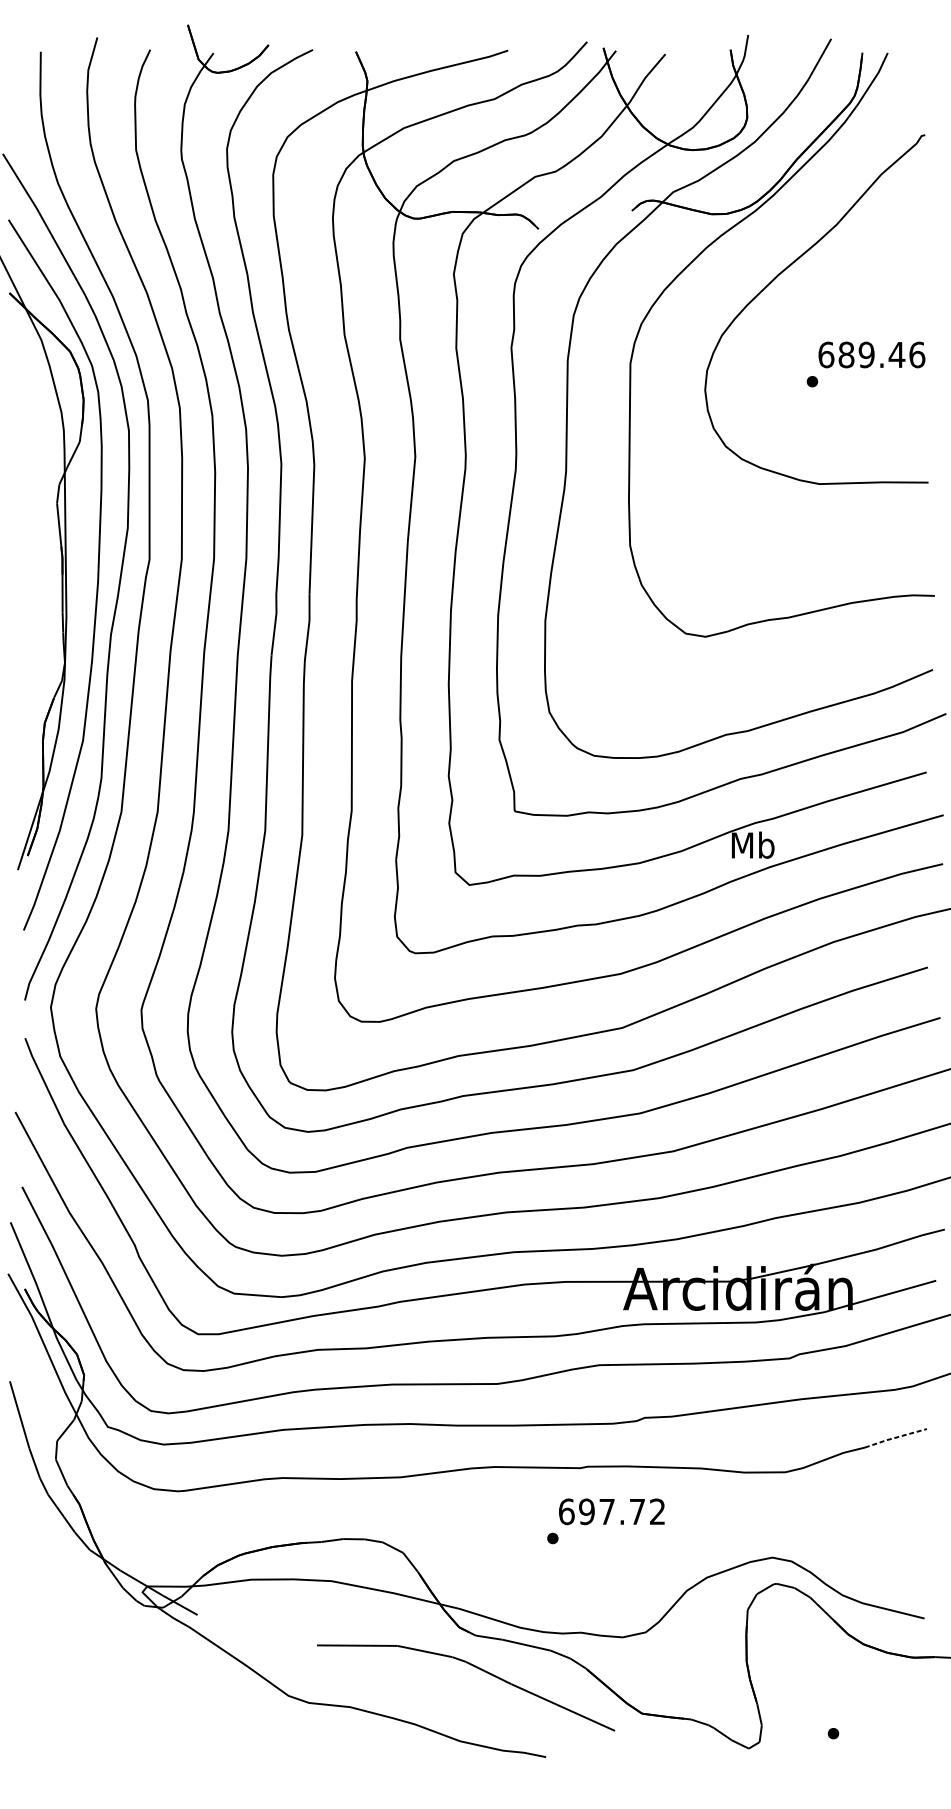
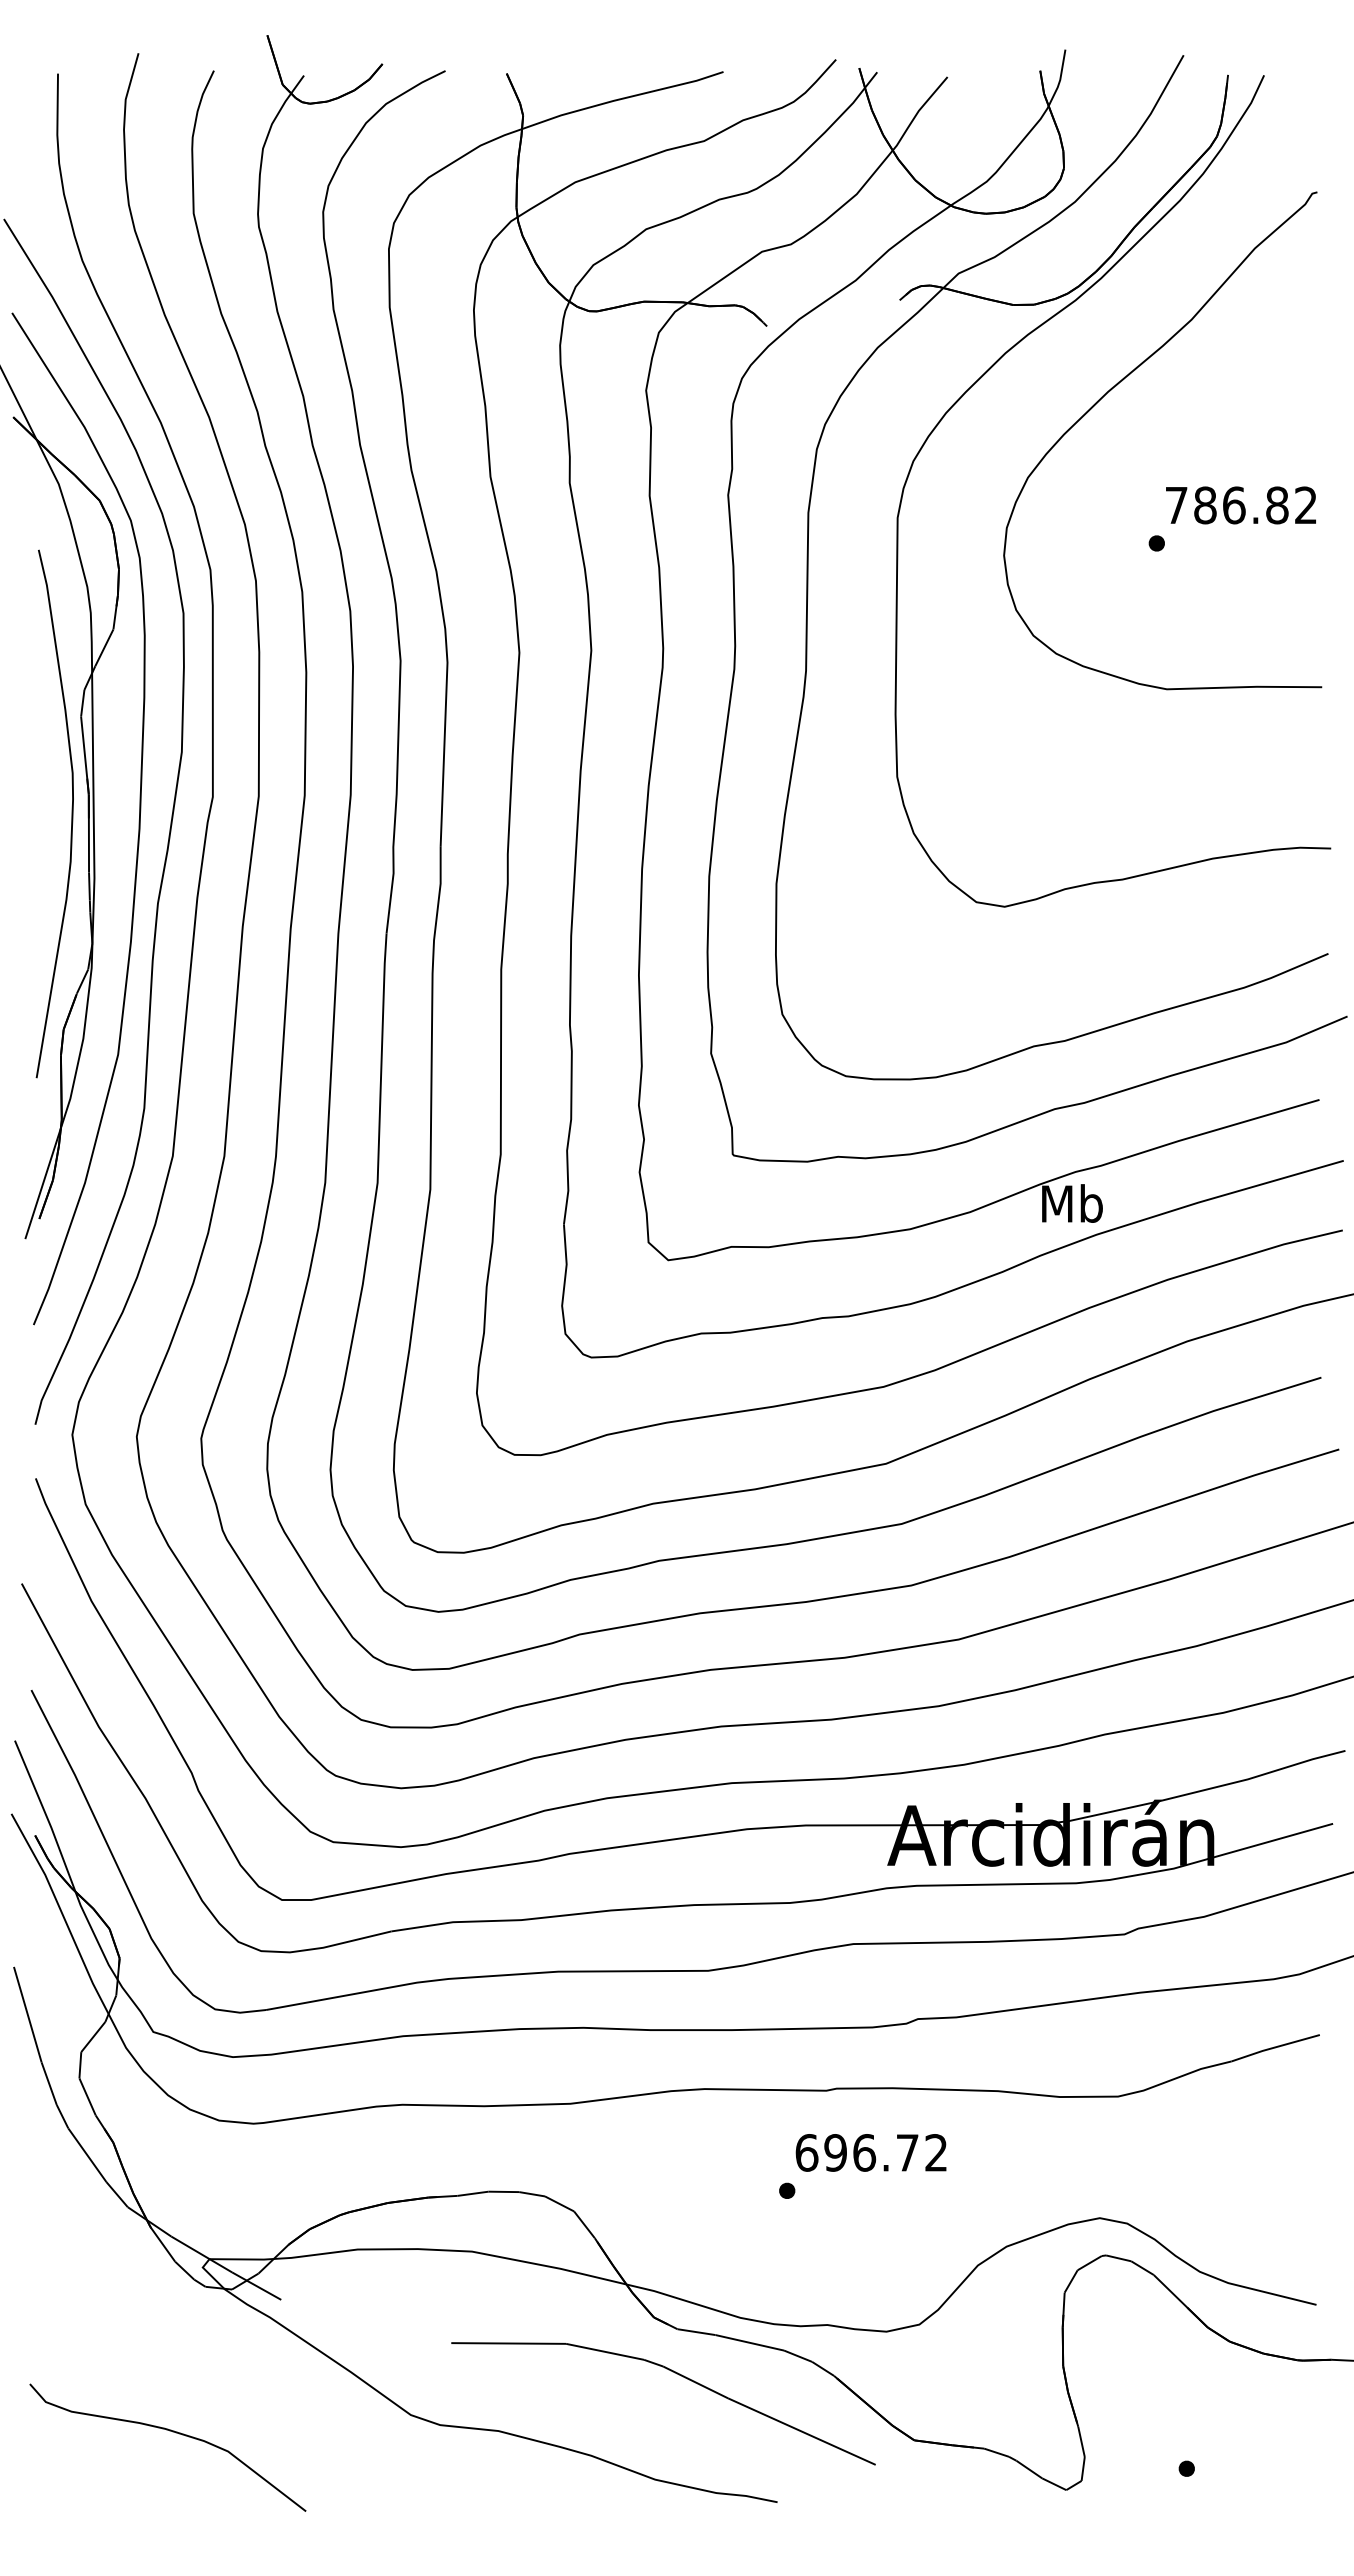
text: (871, 355) -> (1241, 505), 689.46 -> 786.82
curve: (50, 571) -> (71, 813), added
line: (895, 1437) -> (1275, 2047), dashed -> solid
text: (607, 1511) -> (864, 2152), 697.72 -> 696.72
curve: (121, 1708) -> (172, 2432), added

